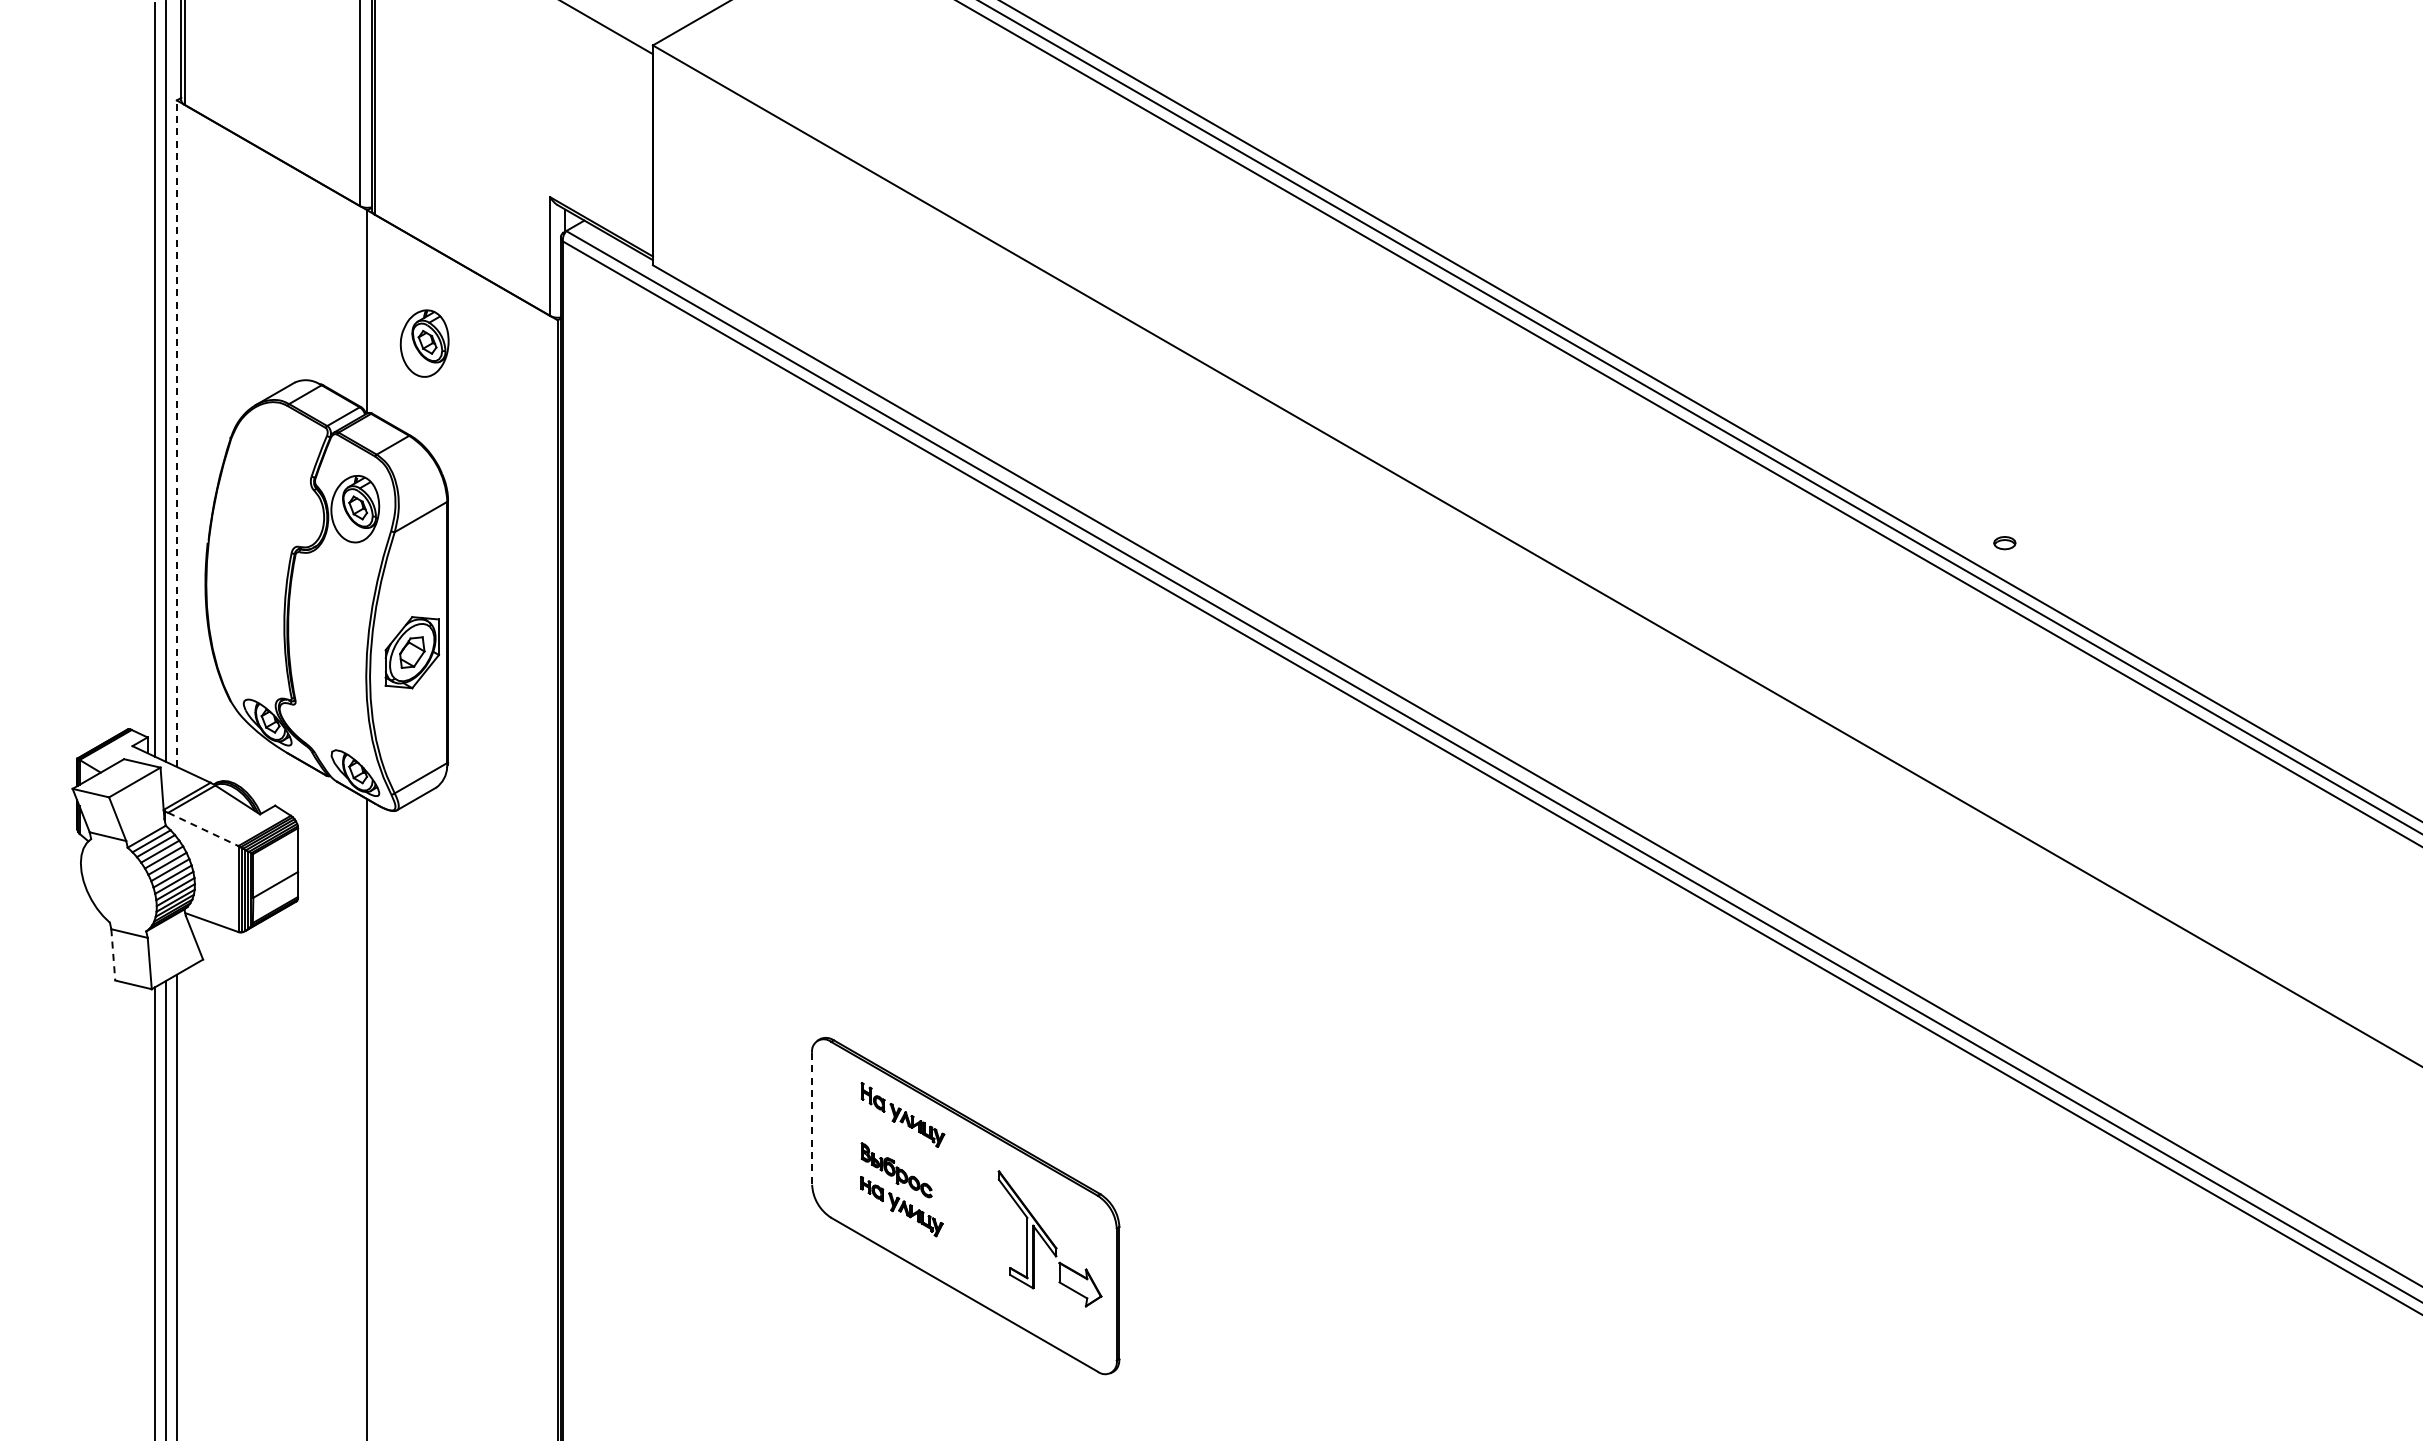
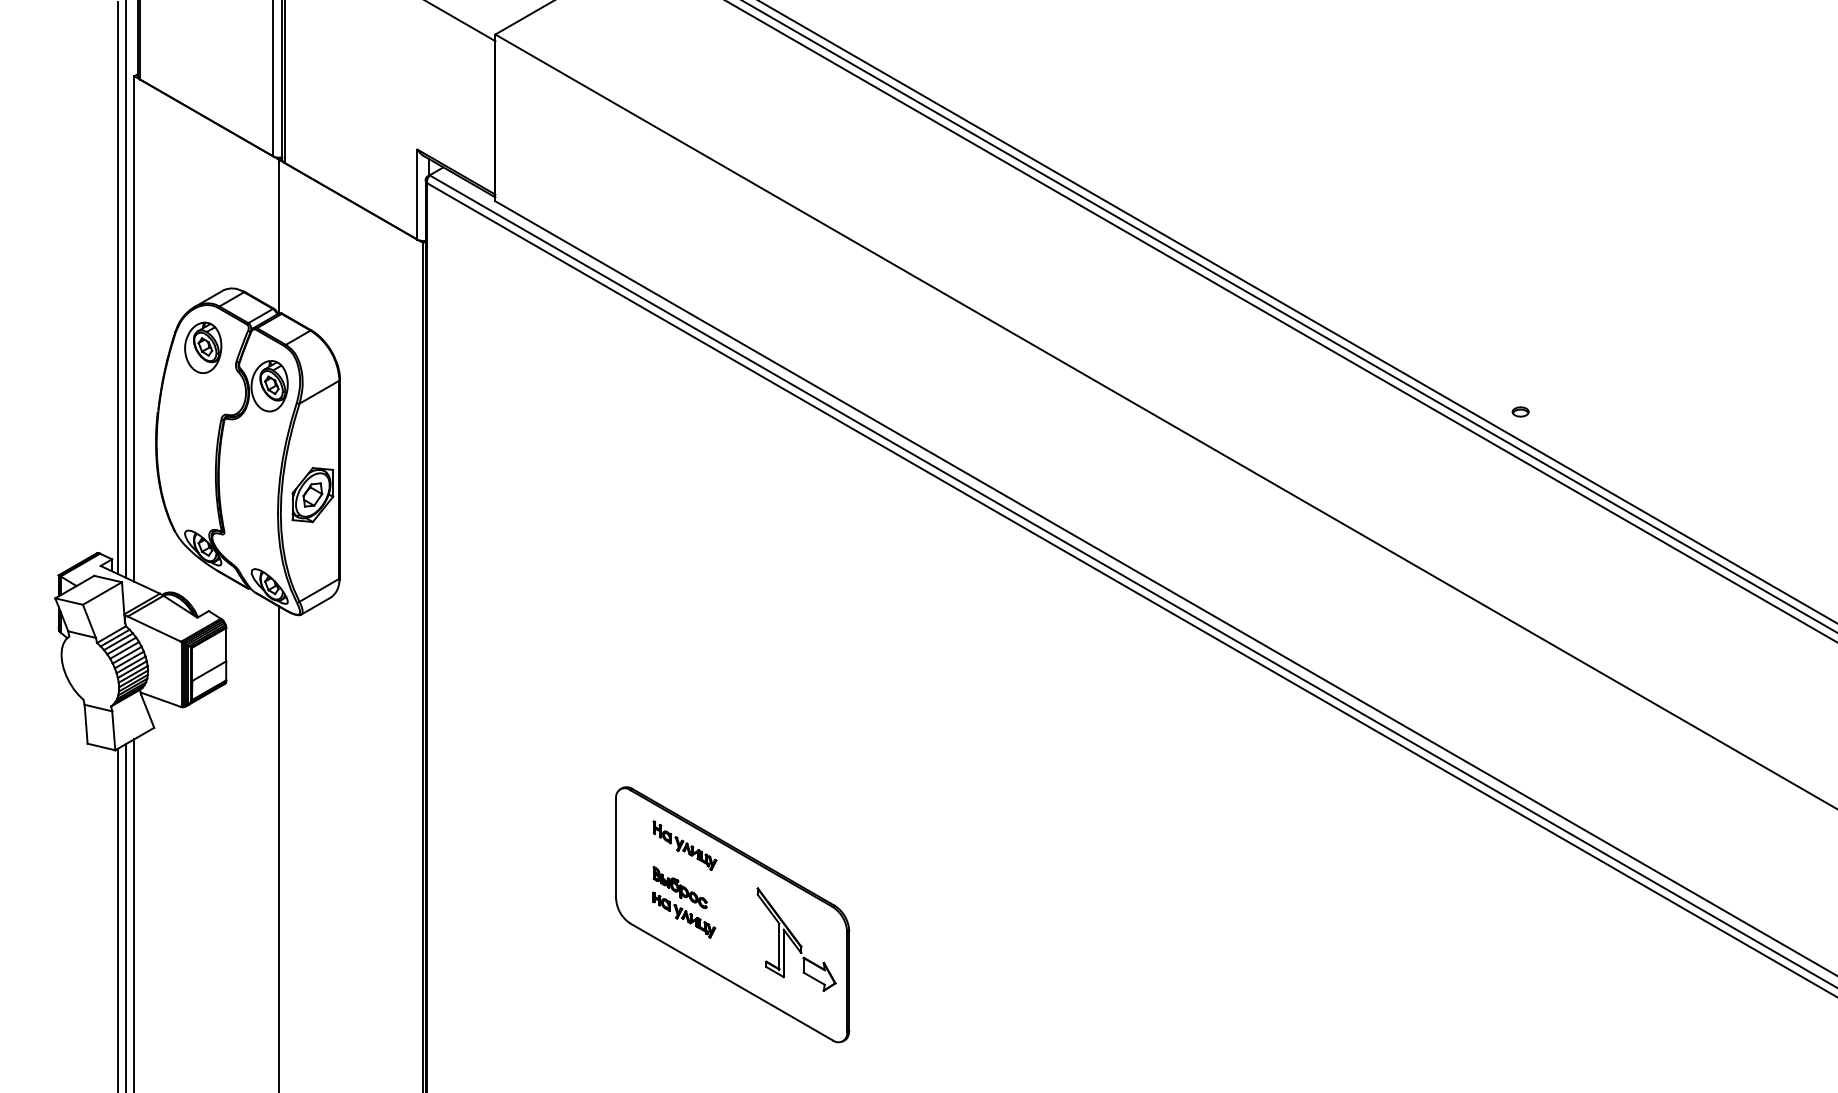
part: (424, 343) -> (203, 347), moved
line: (176, 433) -> (134, 328), dashed -> solid
line: (203, 829) -> (154, 629), dashed -> solid
line: (113, 954) -> (86, 723), dashed -> solid
line: (812, 1118) -> (616, 848), dashed -> solid

